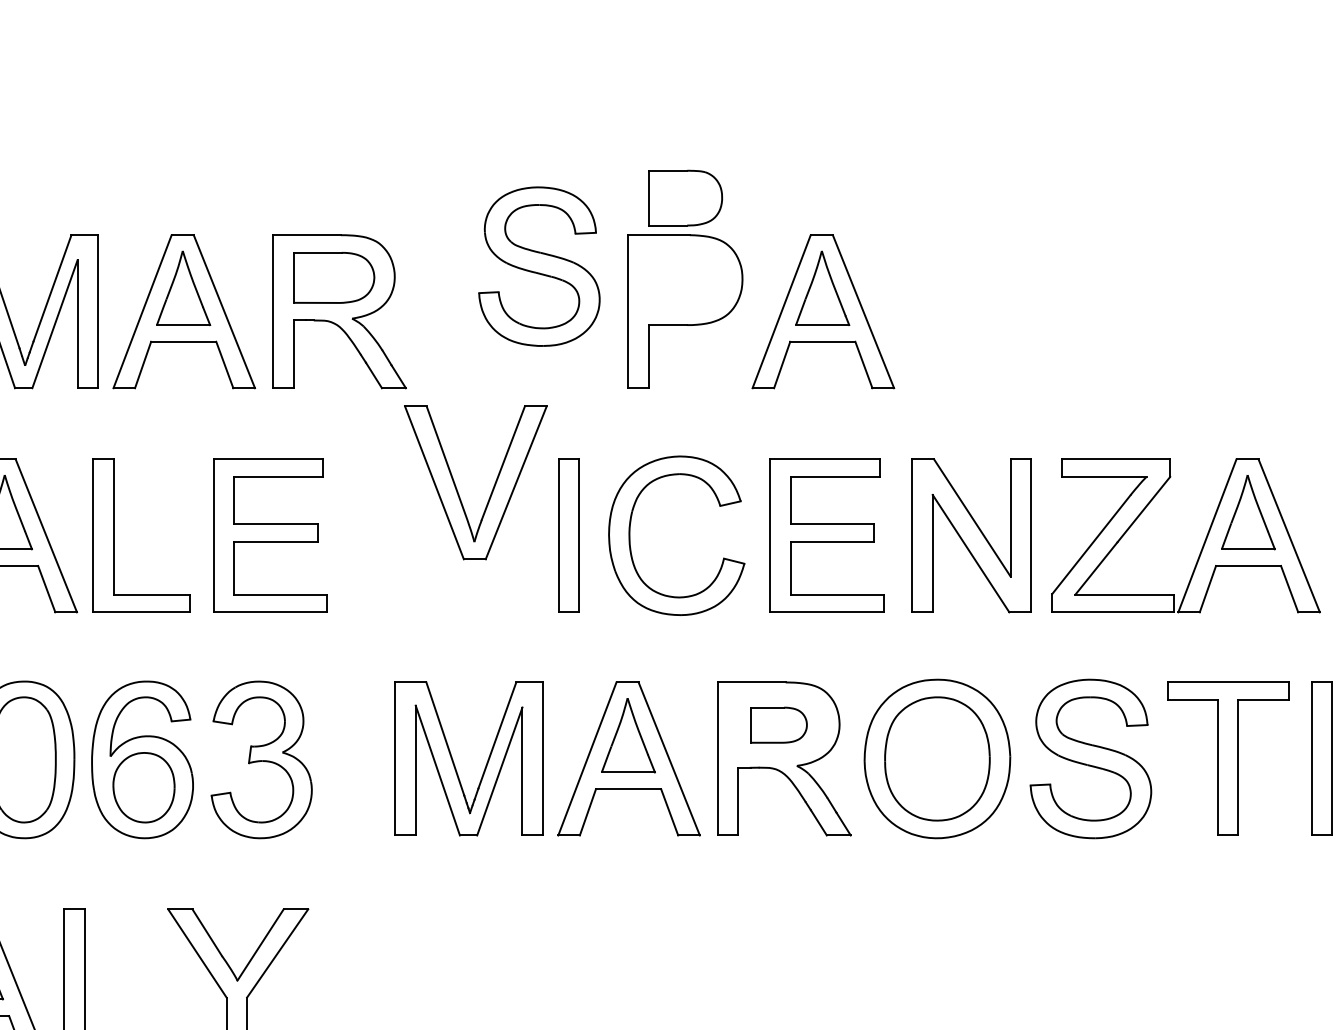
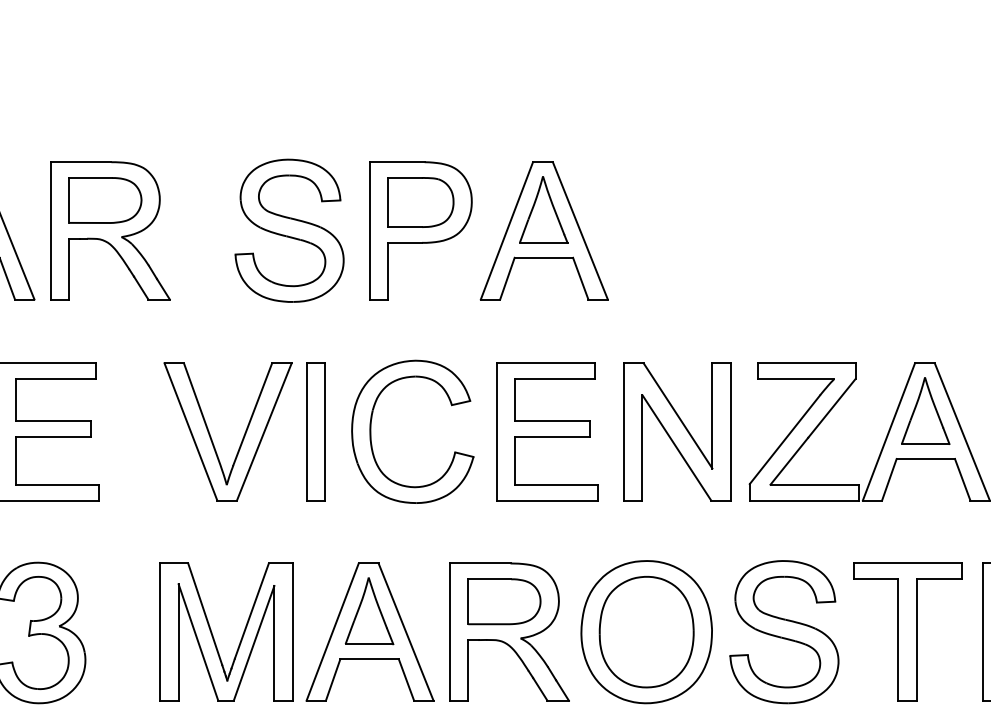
part: (685, 197) -> (420, 201), moved
part: (539, 266) -> (289, 230), moved
part: (492, 488) -> (243, 437), moved
part: (778, 725) -> (504, 602), size x1.43

